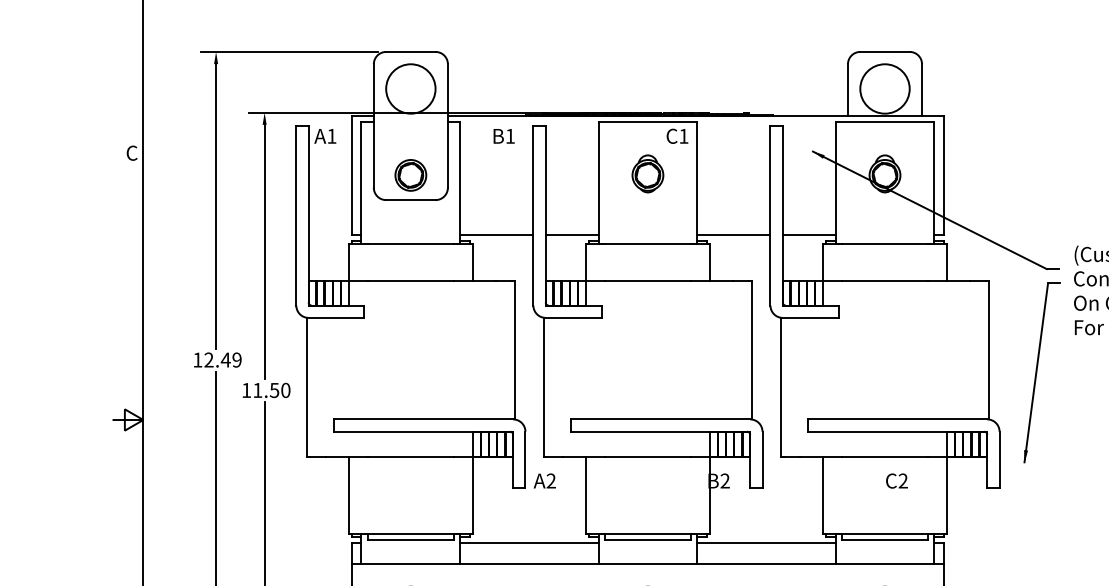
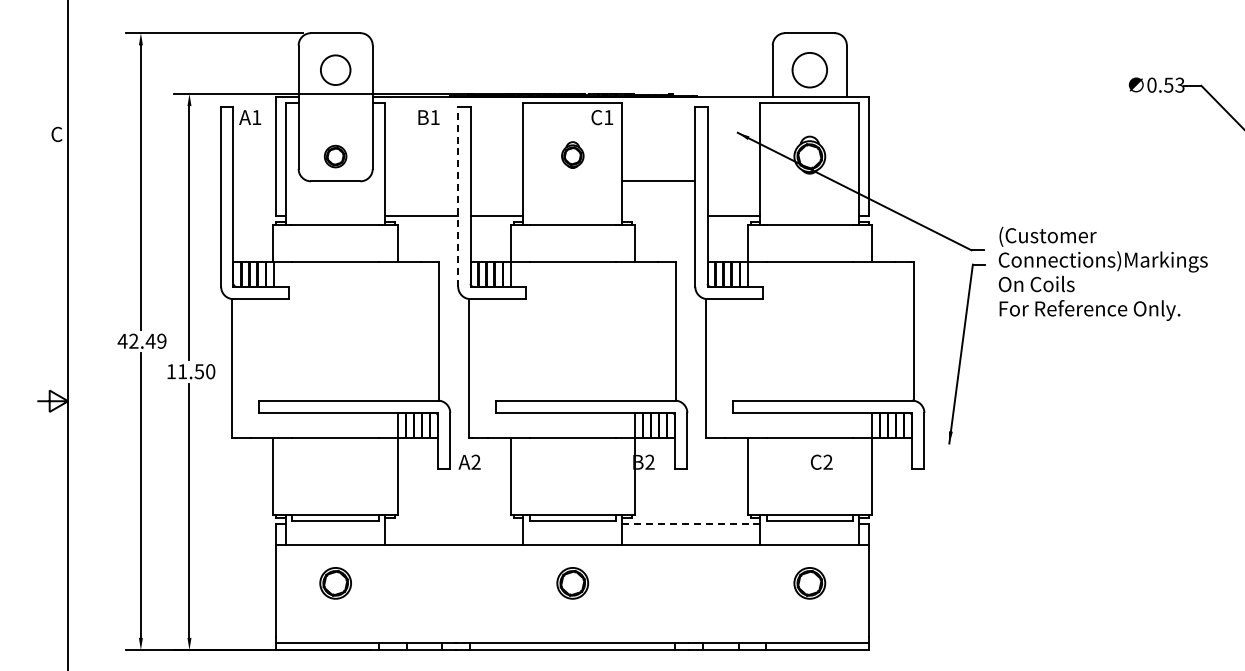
circle: (410, 88) -> (335, 69), size x0.6
circle: (884, 88) -> (809, 69), size x0.7
part: (647, 173) -> (572, 154), size x0.7
part: (410, 175) -> (335, 156), size x0.7
line: (533, 216) -> (458, 197), solid -> dashed
line: (733, 234) -> (658, 180), moved
text: (197, 360) -> (122, 341), 12.49 -> 42.49
line: (529, 543) -> (454, 524), removed
line: (766, 543) -> (691, 524), solid -> dashed

